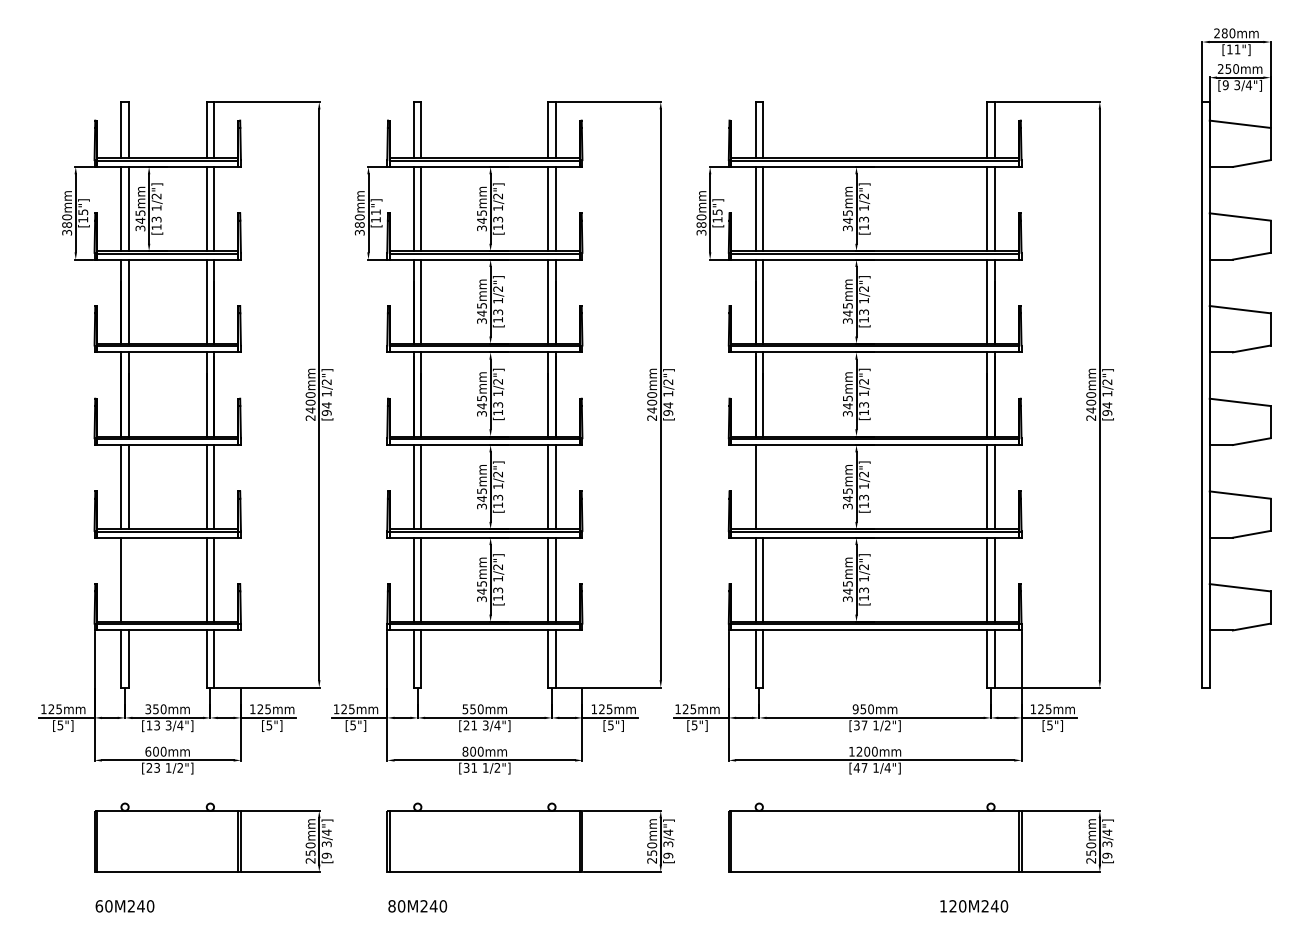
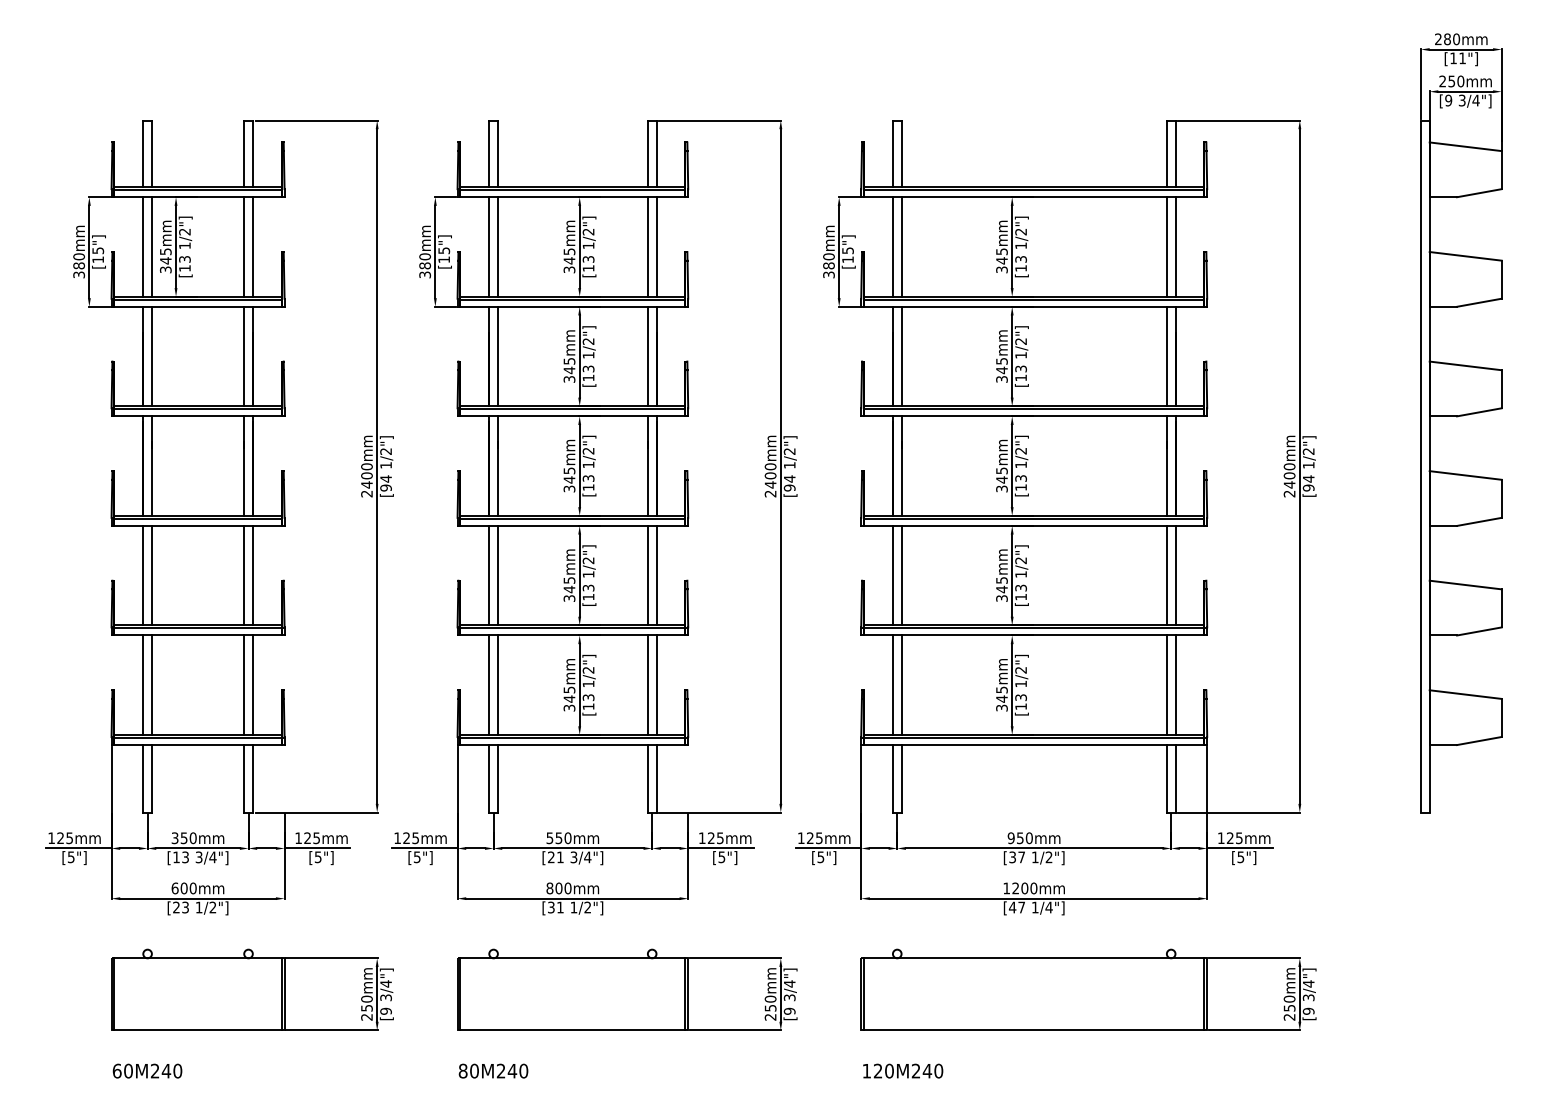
text: (375, 212) -> (443, 251), [11"] -> [15"]
line: (762, 487) -> (901, 576), added
line: (128, 579) -> (151, 684), added
text: (974, 906) -> (903, 1071), moved

